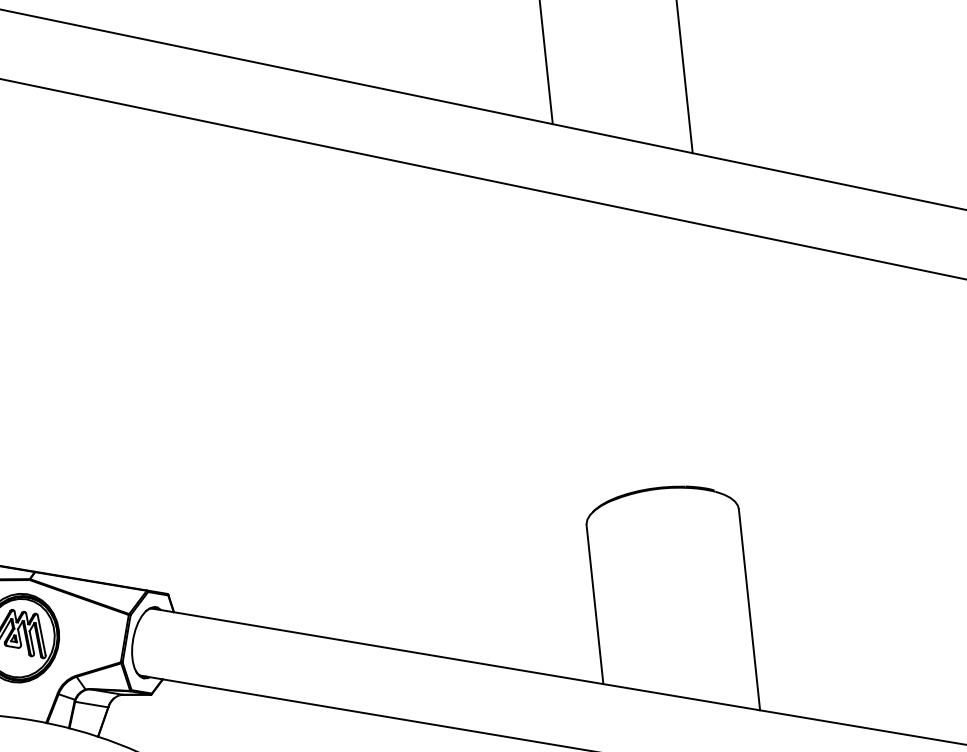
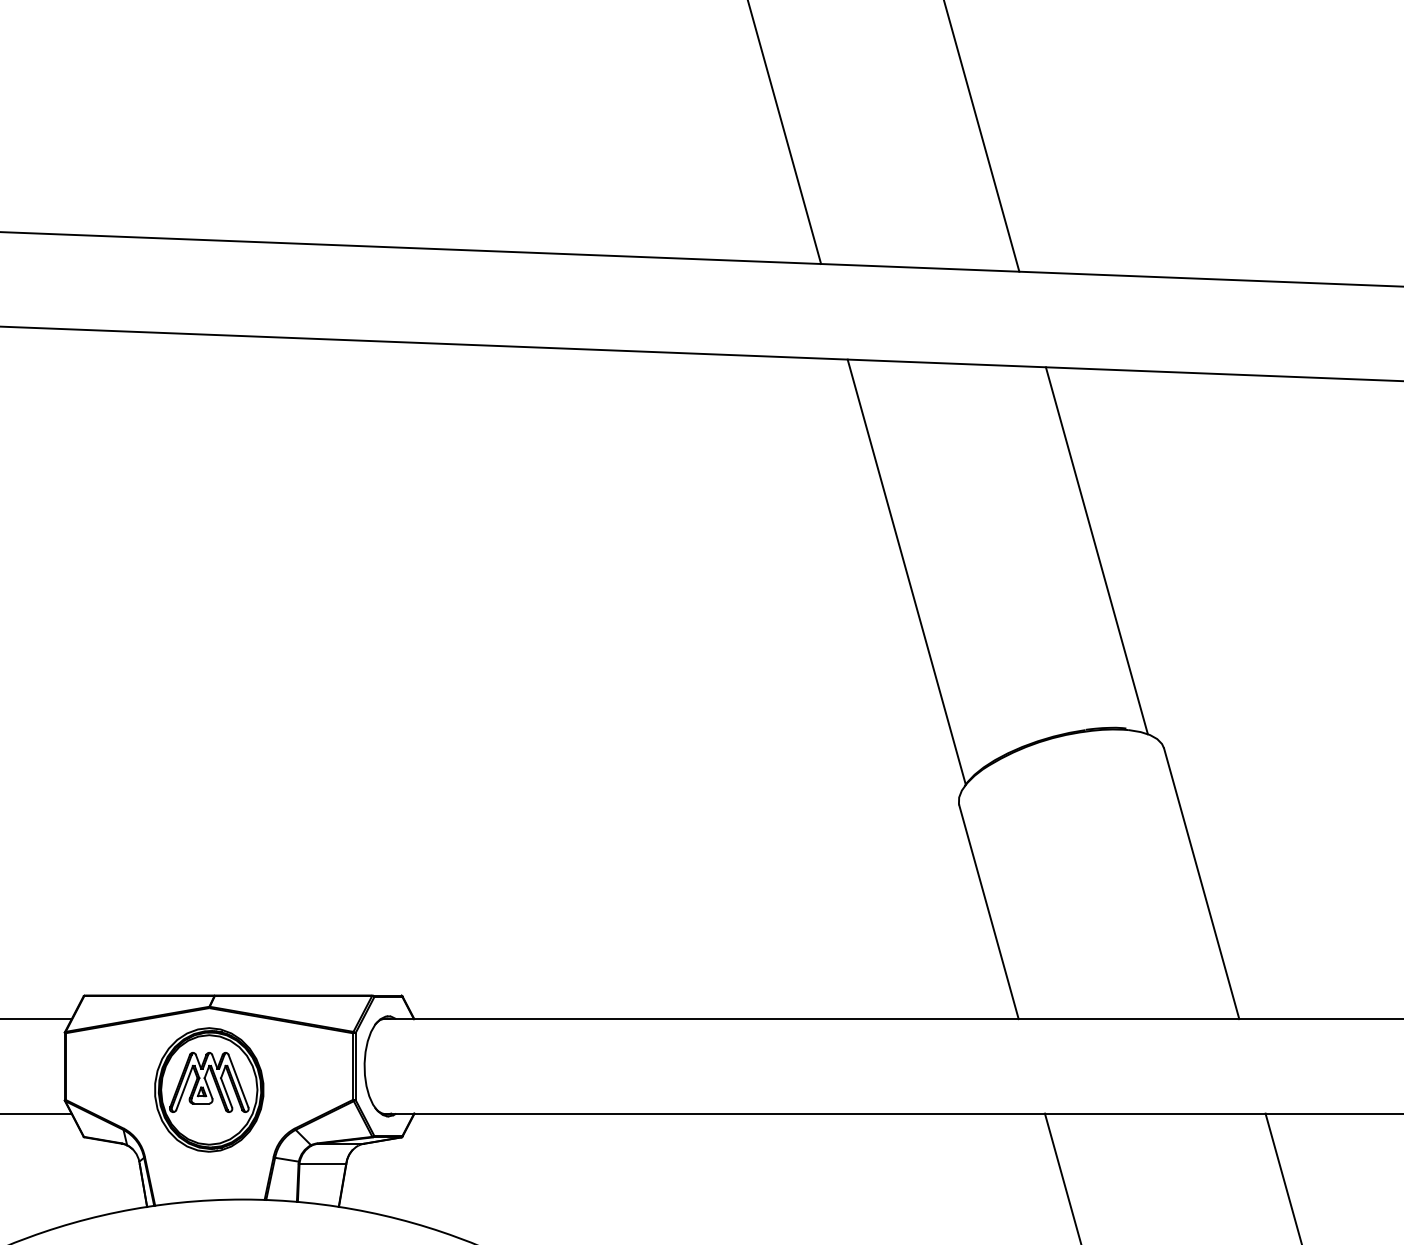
line: (576, 352) -> (906, 571), added
line: (714, 360) -> (1096, 550), added

